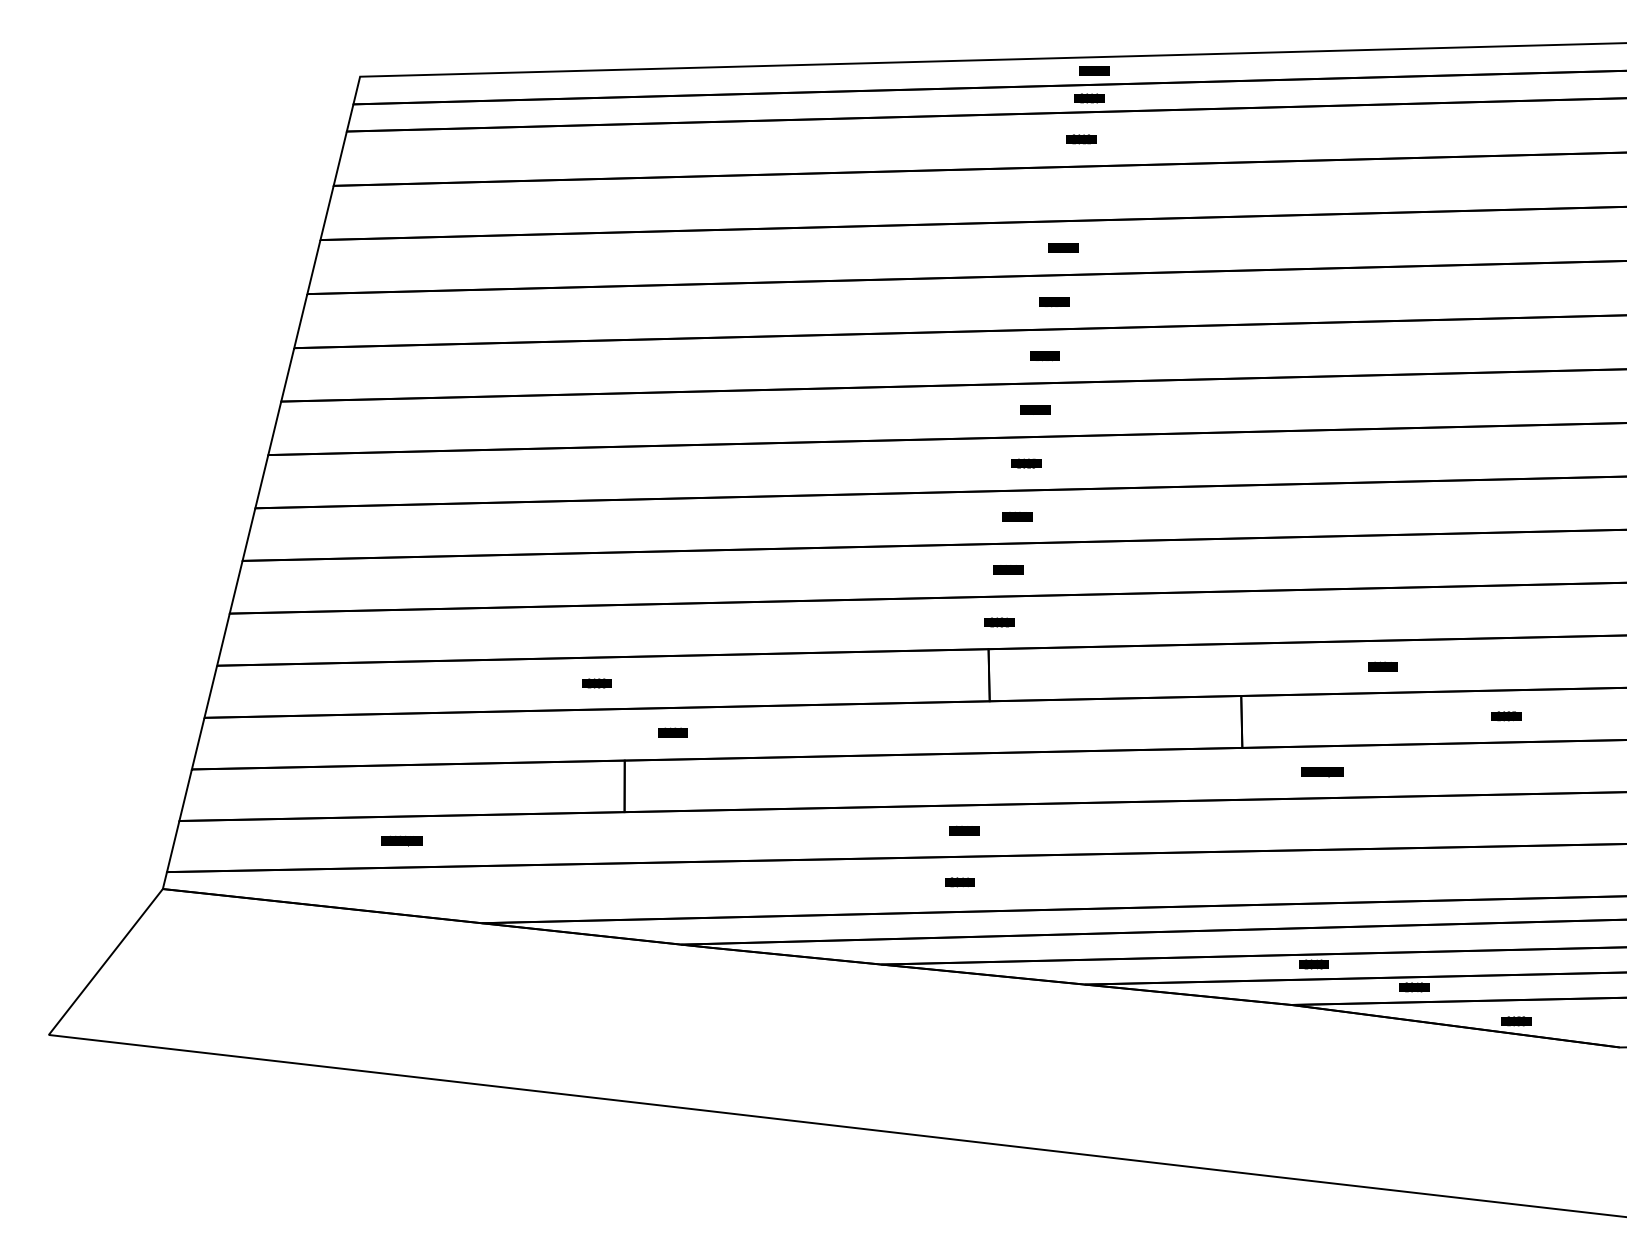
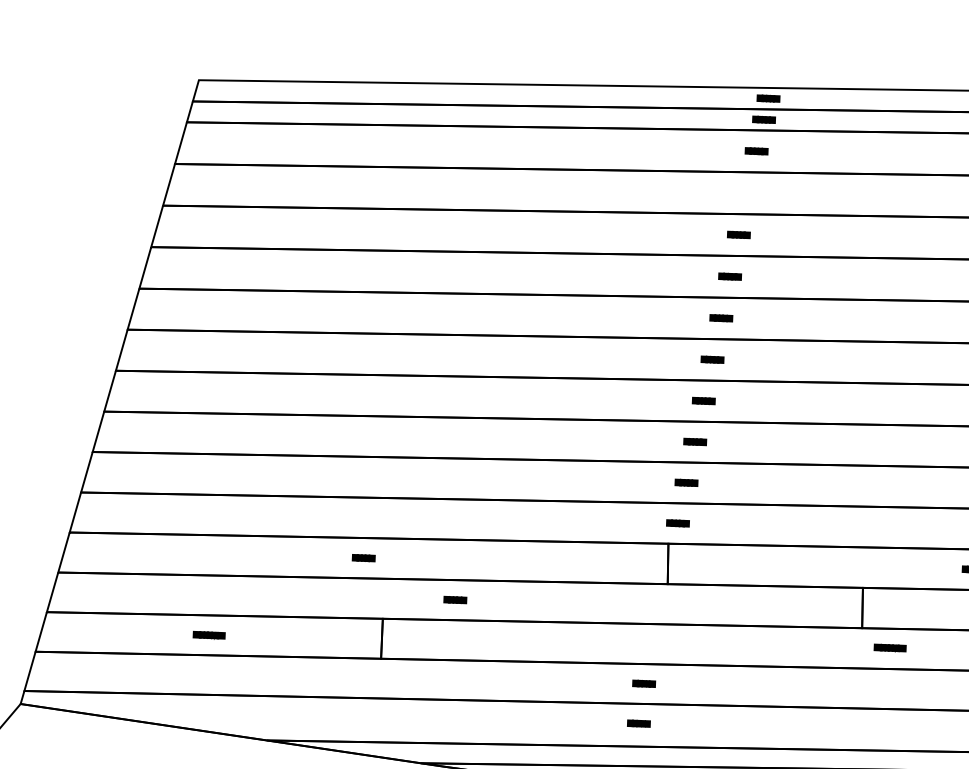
text: (672, 732) -> (454, 599), moved
text: (1322, 772) -> (890, 648), moved
text: (401, 840) -> (208, 635), moved

